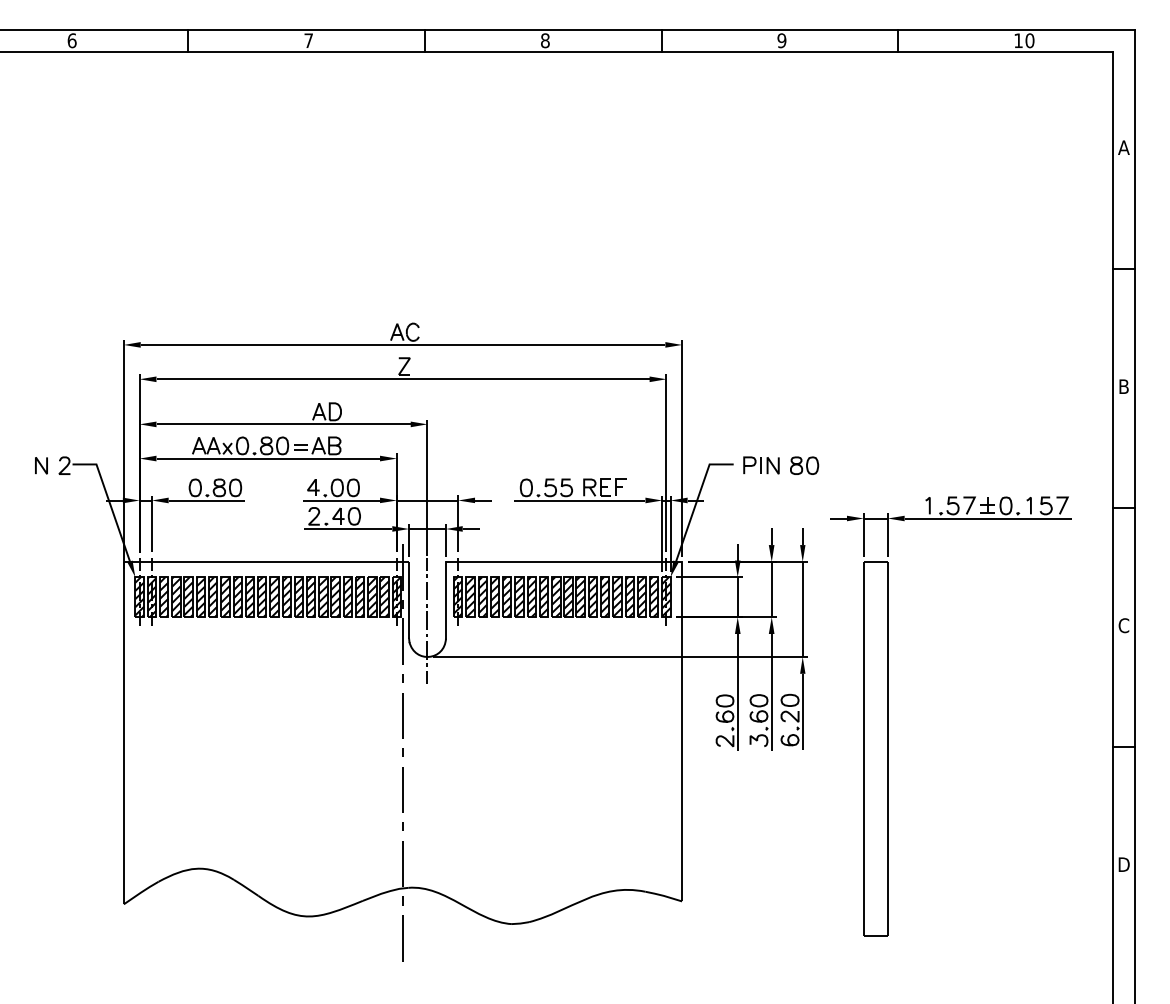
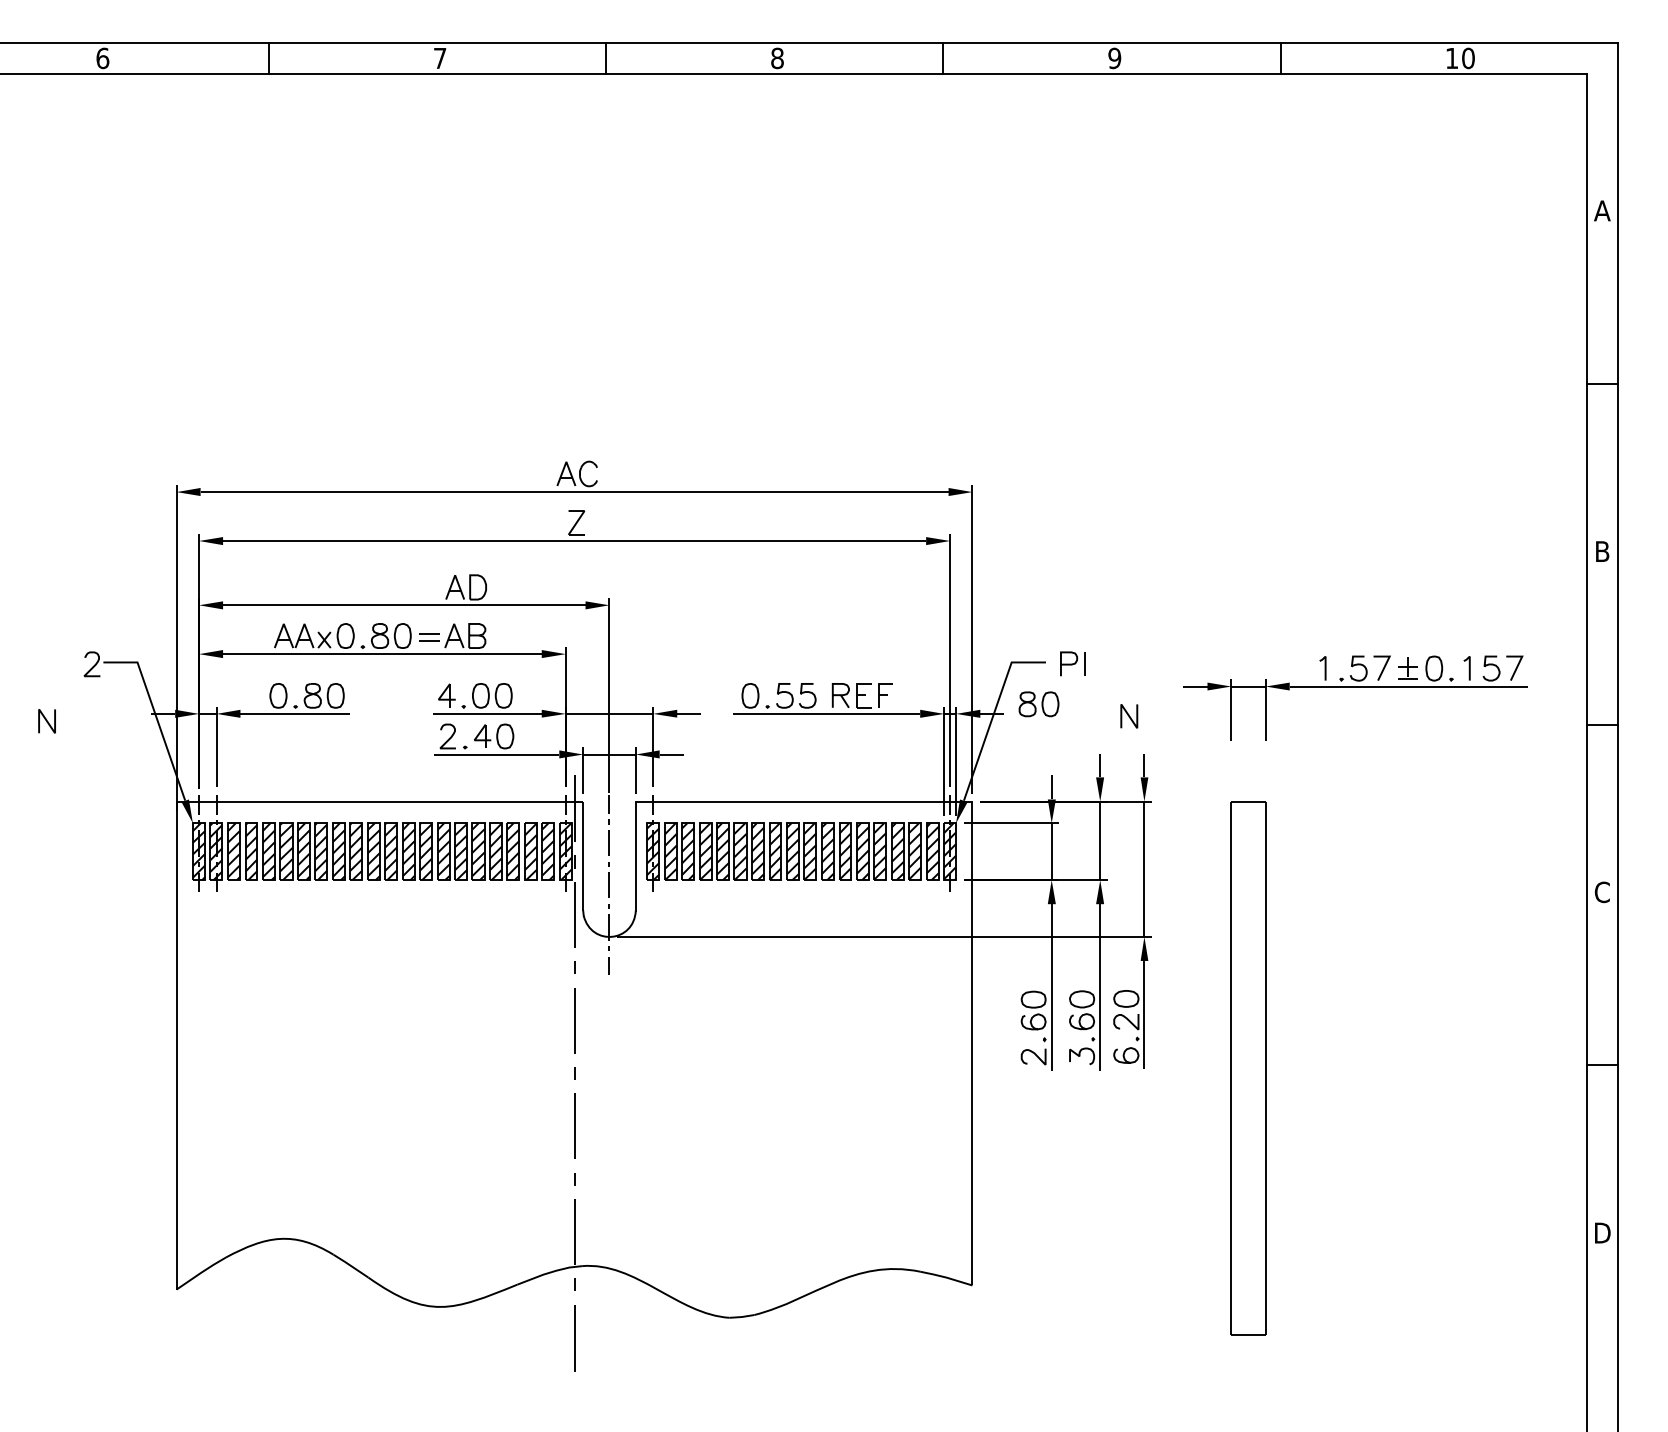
line: (41, 465) -> (46, 721), moved
line: (773, 465) -> (1129, 716), moved
part: (804, 465) -> (1038, 704), moved
part: (950, 519) -> (1355, 687), moved

